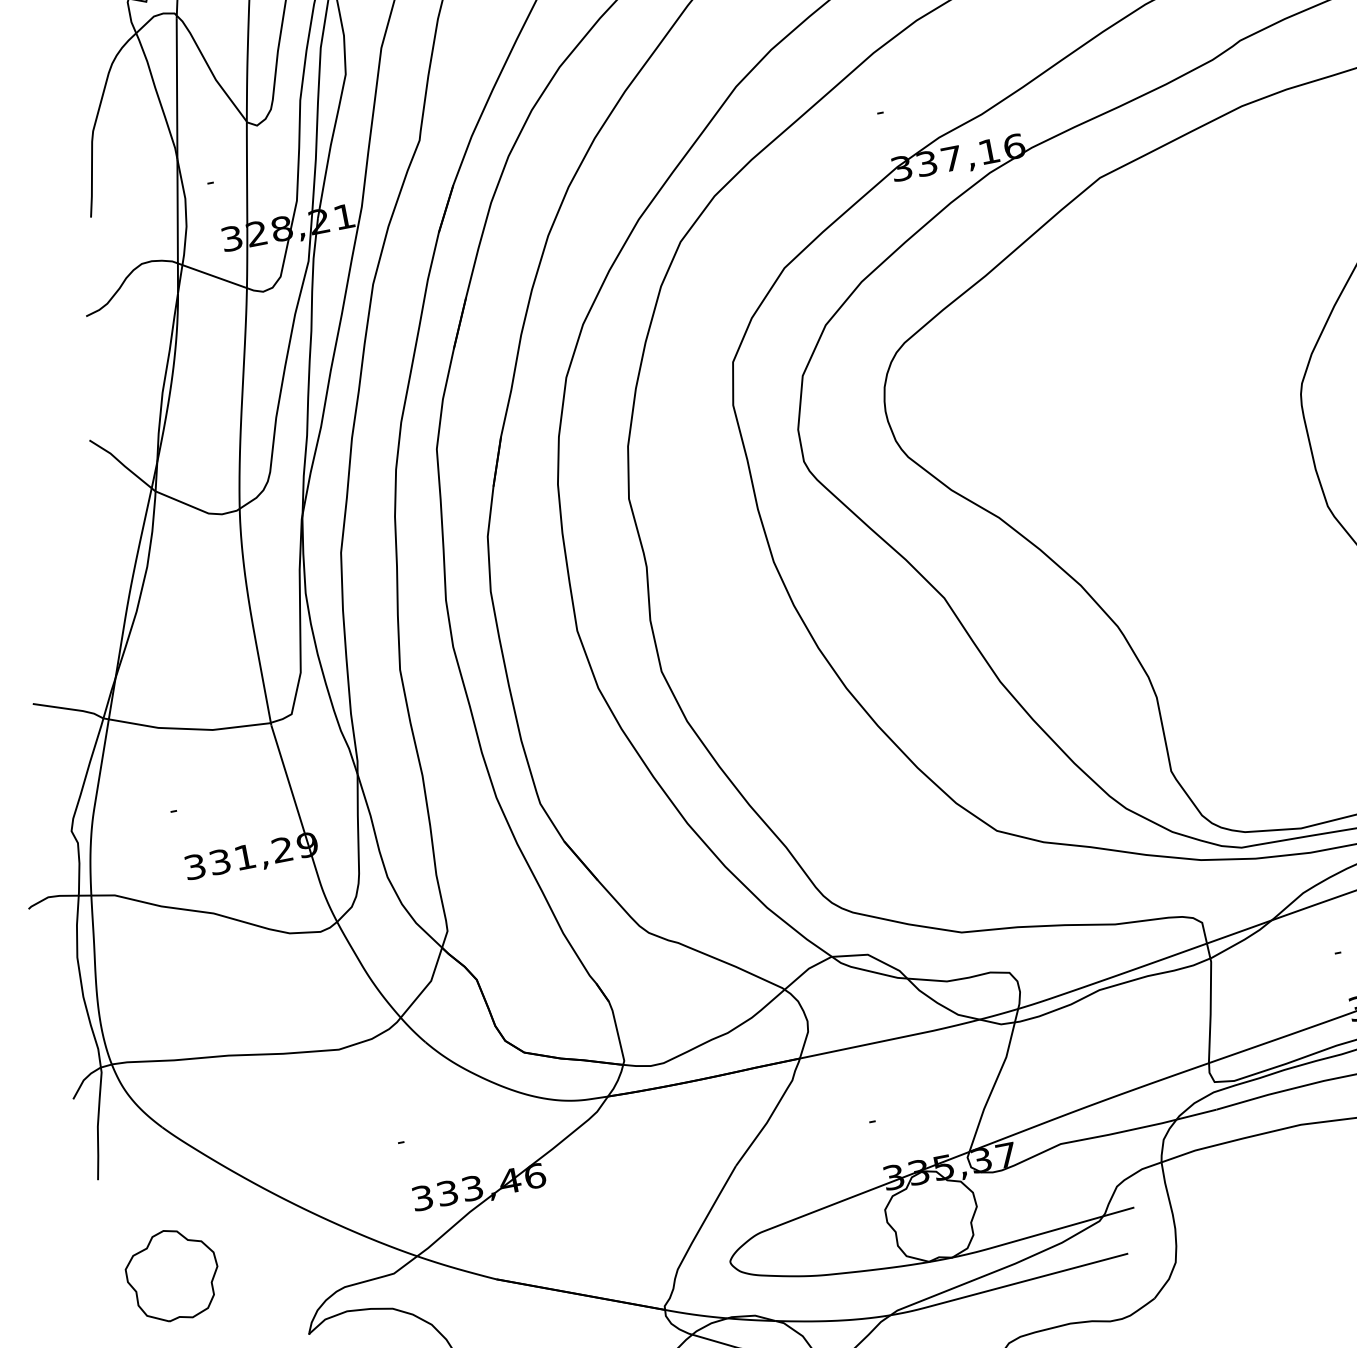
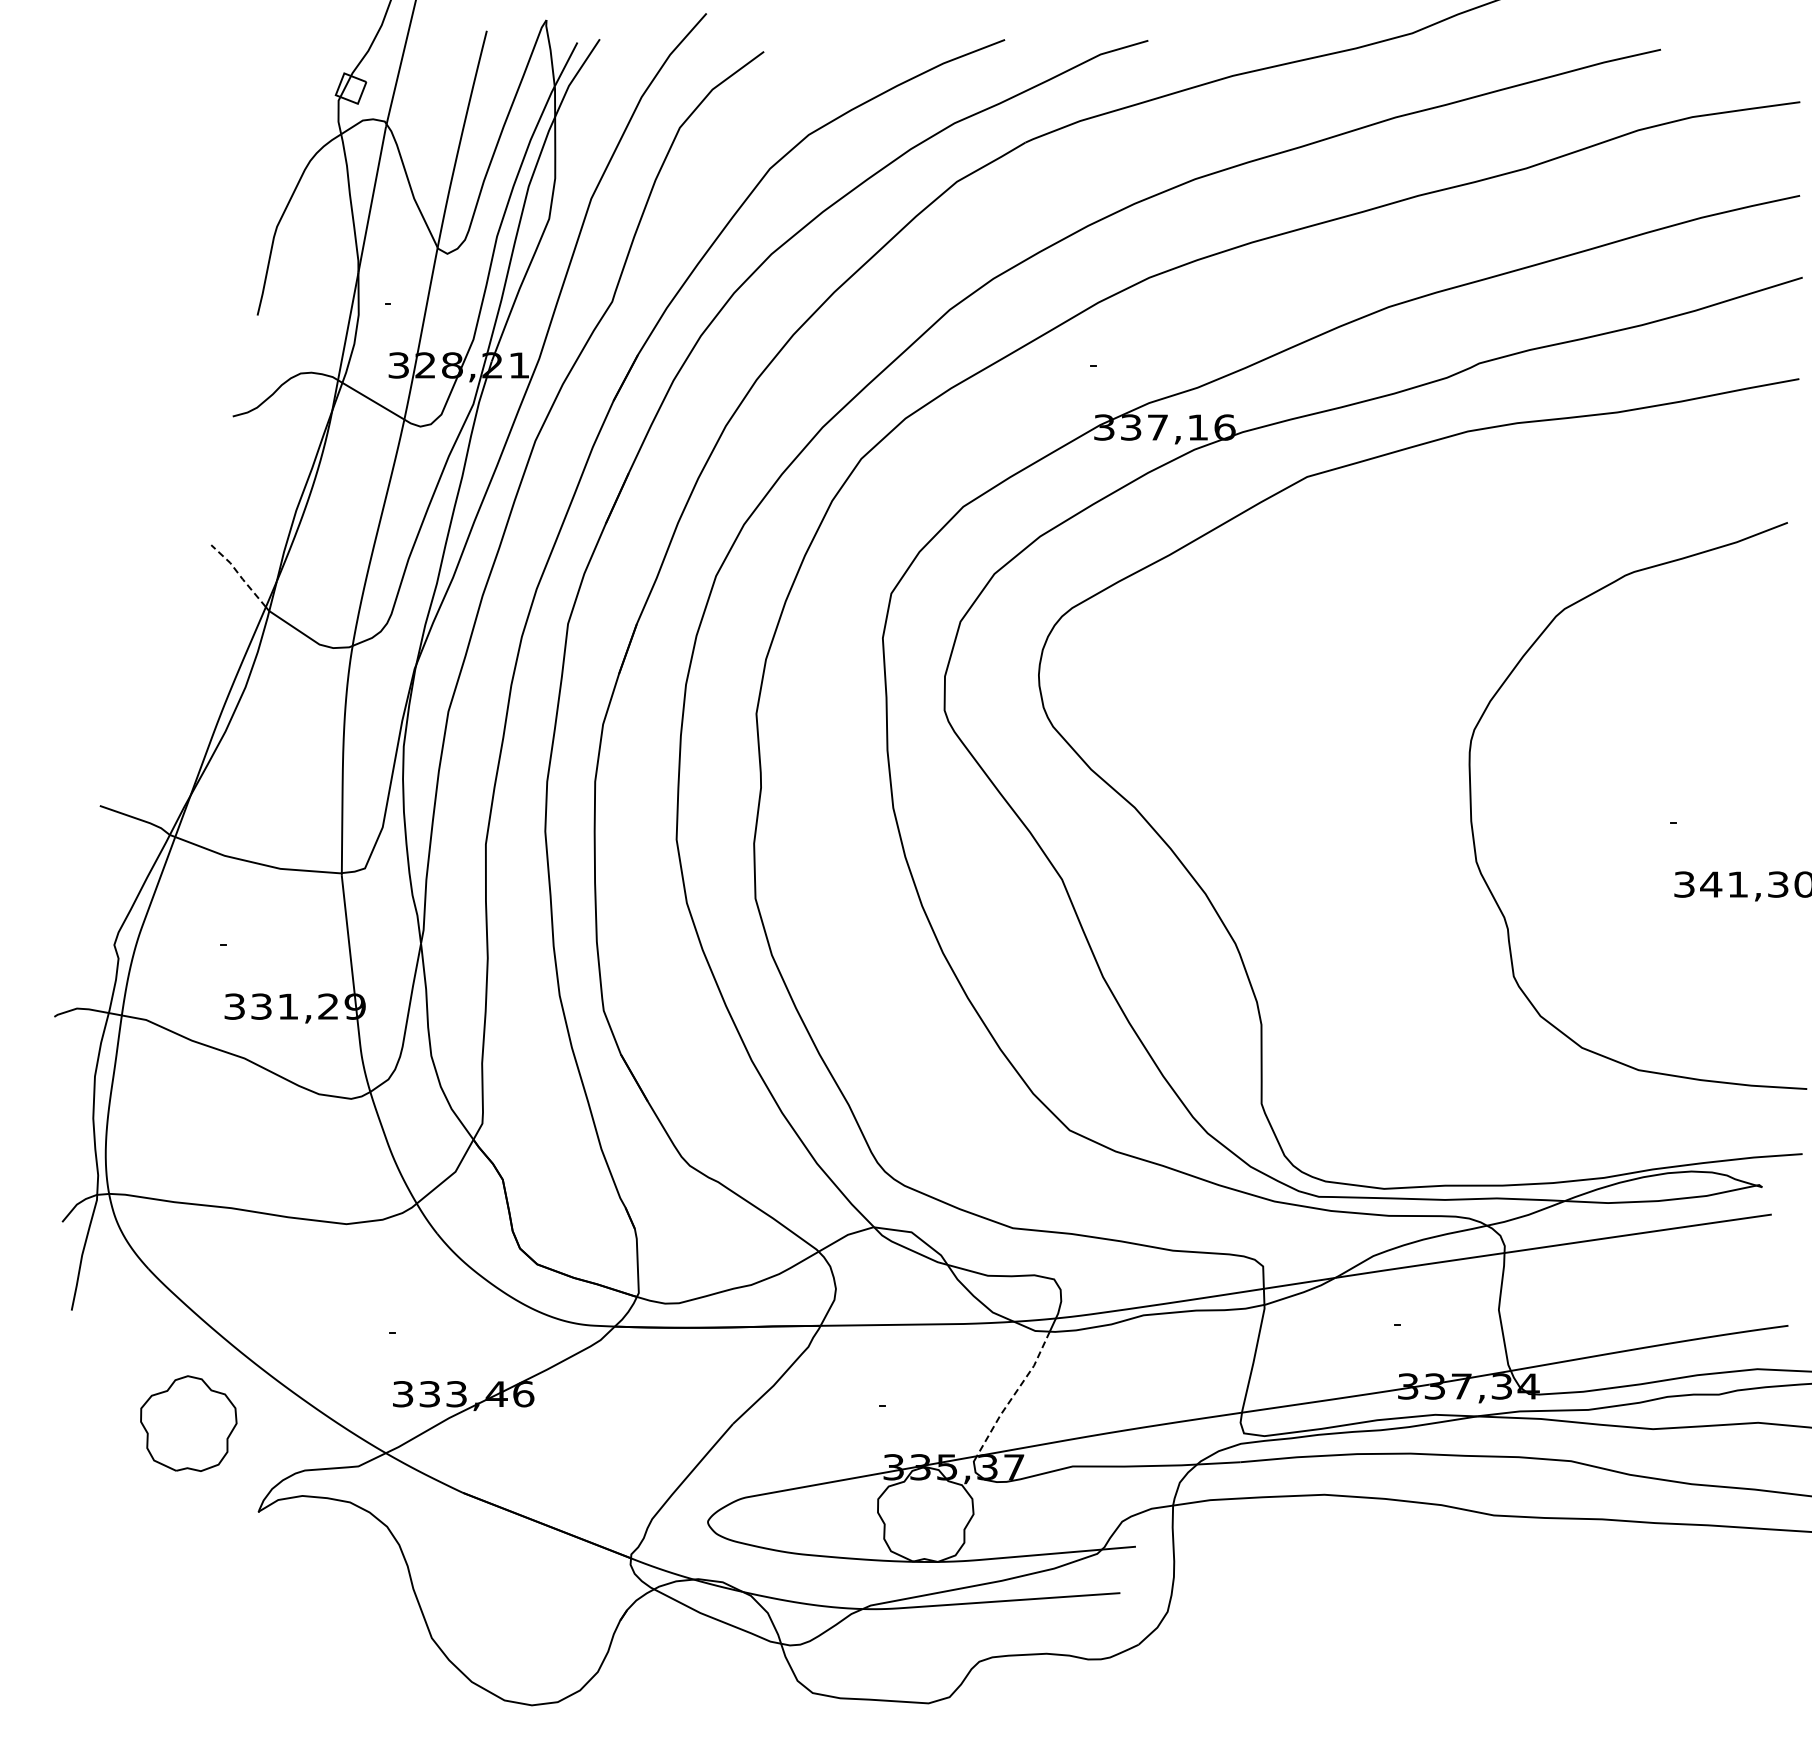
line: (121, 462) -> (239, 574), solid -> dashed
line: (993, 1087) -> (1014, 1394), solid -> dashed
part: (172, 1275) -> (188, 1423), moved

